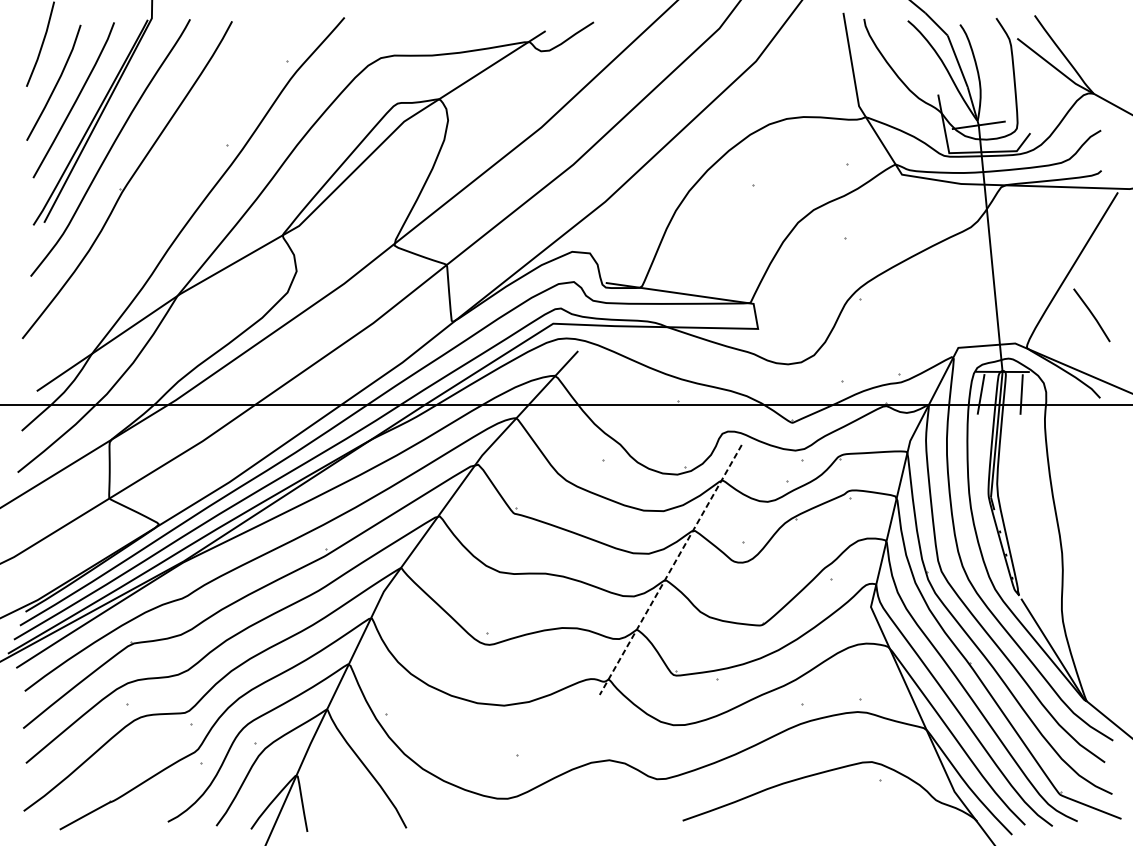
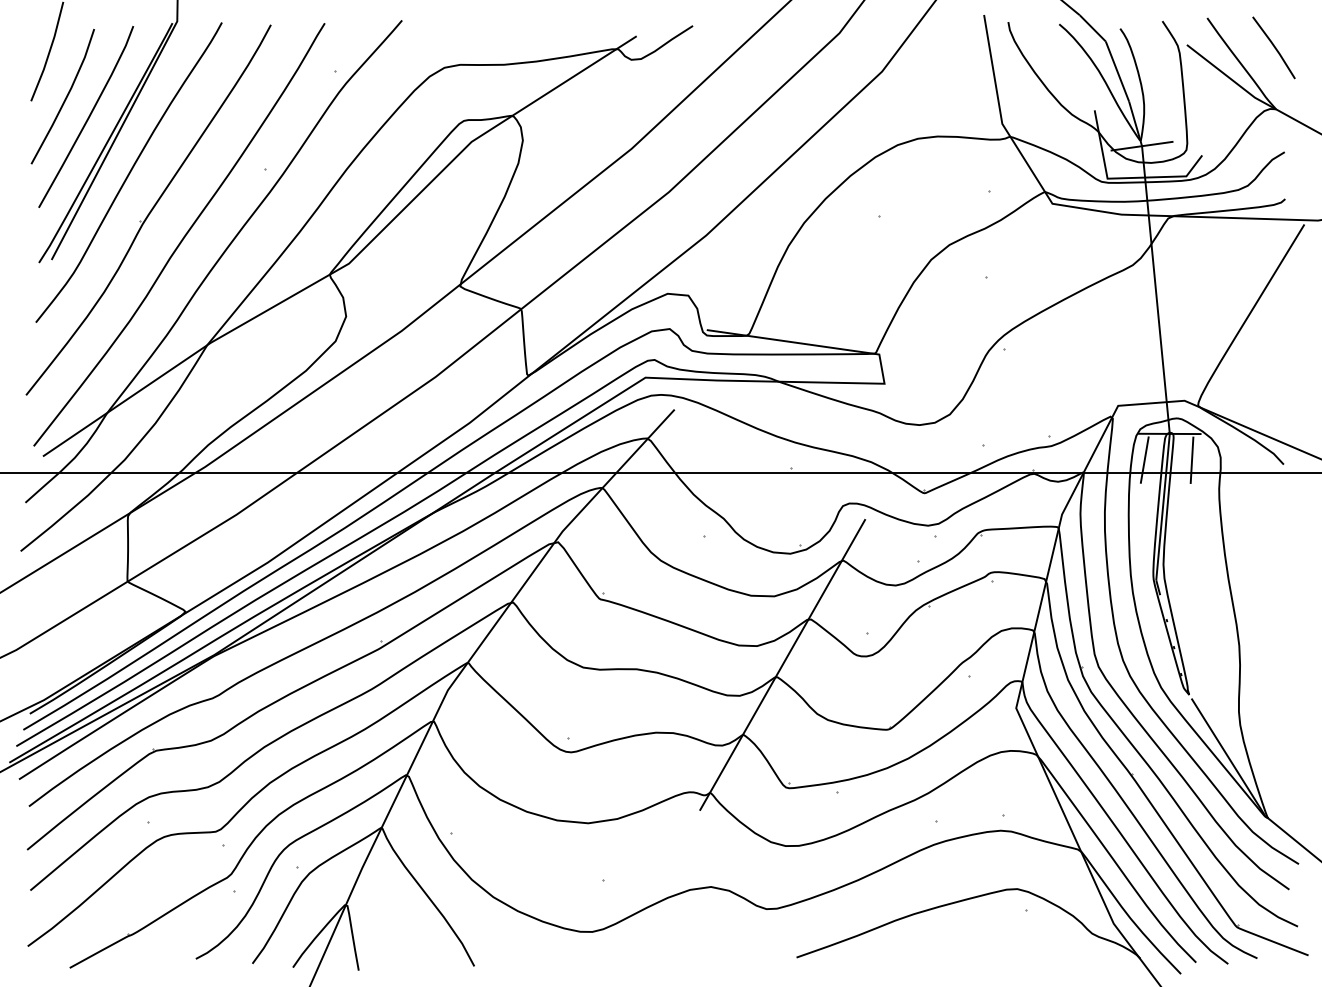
curve: (157, 202) -> (183, 236), added
line: (1091, 315) -> (1273, 47), moved
line: (670, 569) -> (782, 664), dashed -> solid

